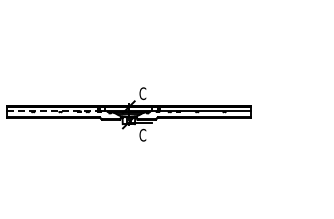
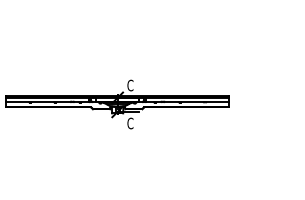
line: (52, 111) -> (47, 101), dashed -> solid

